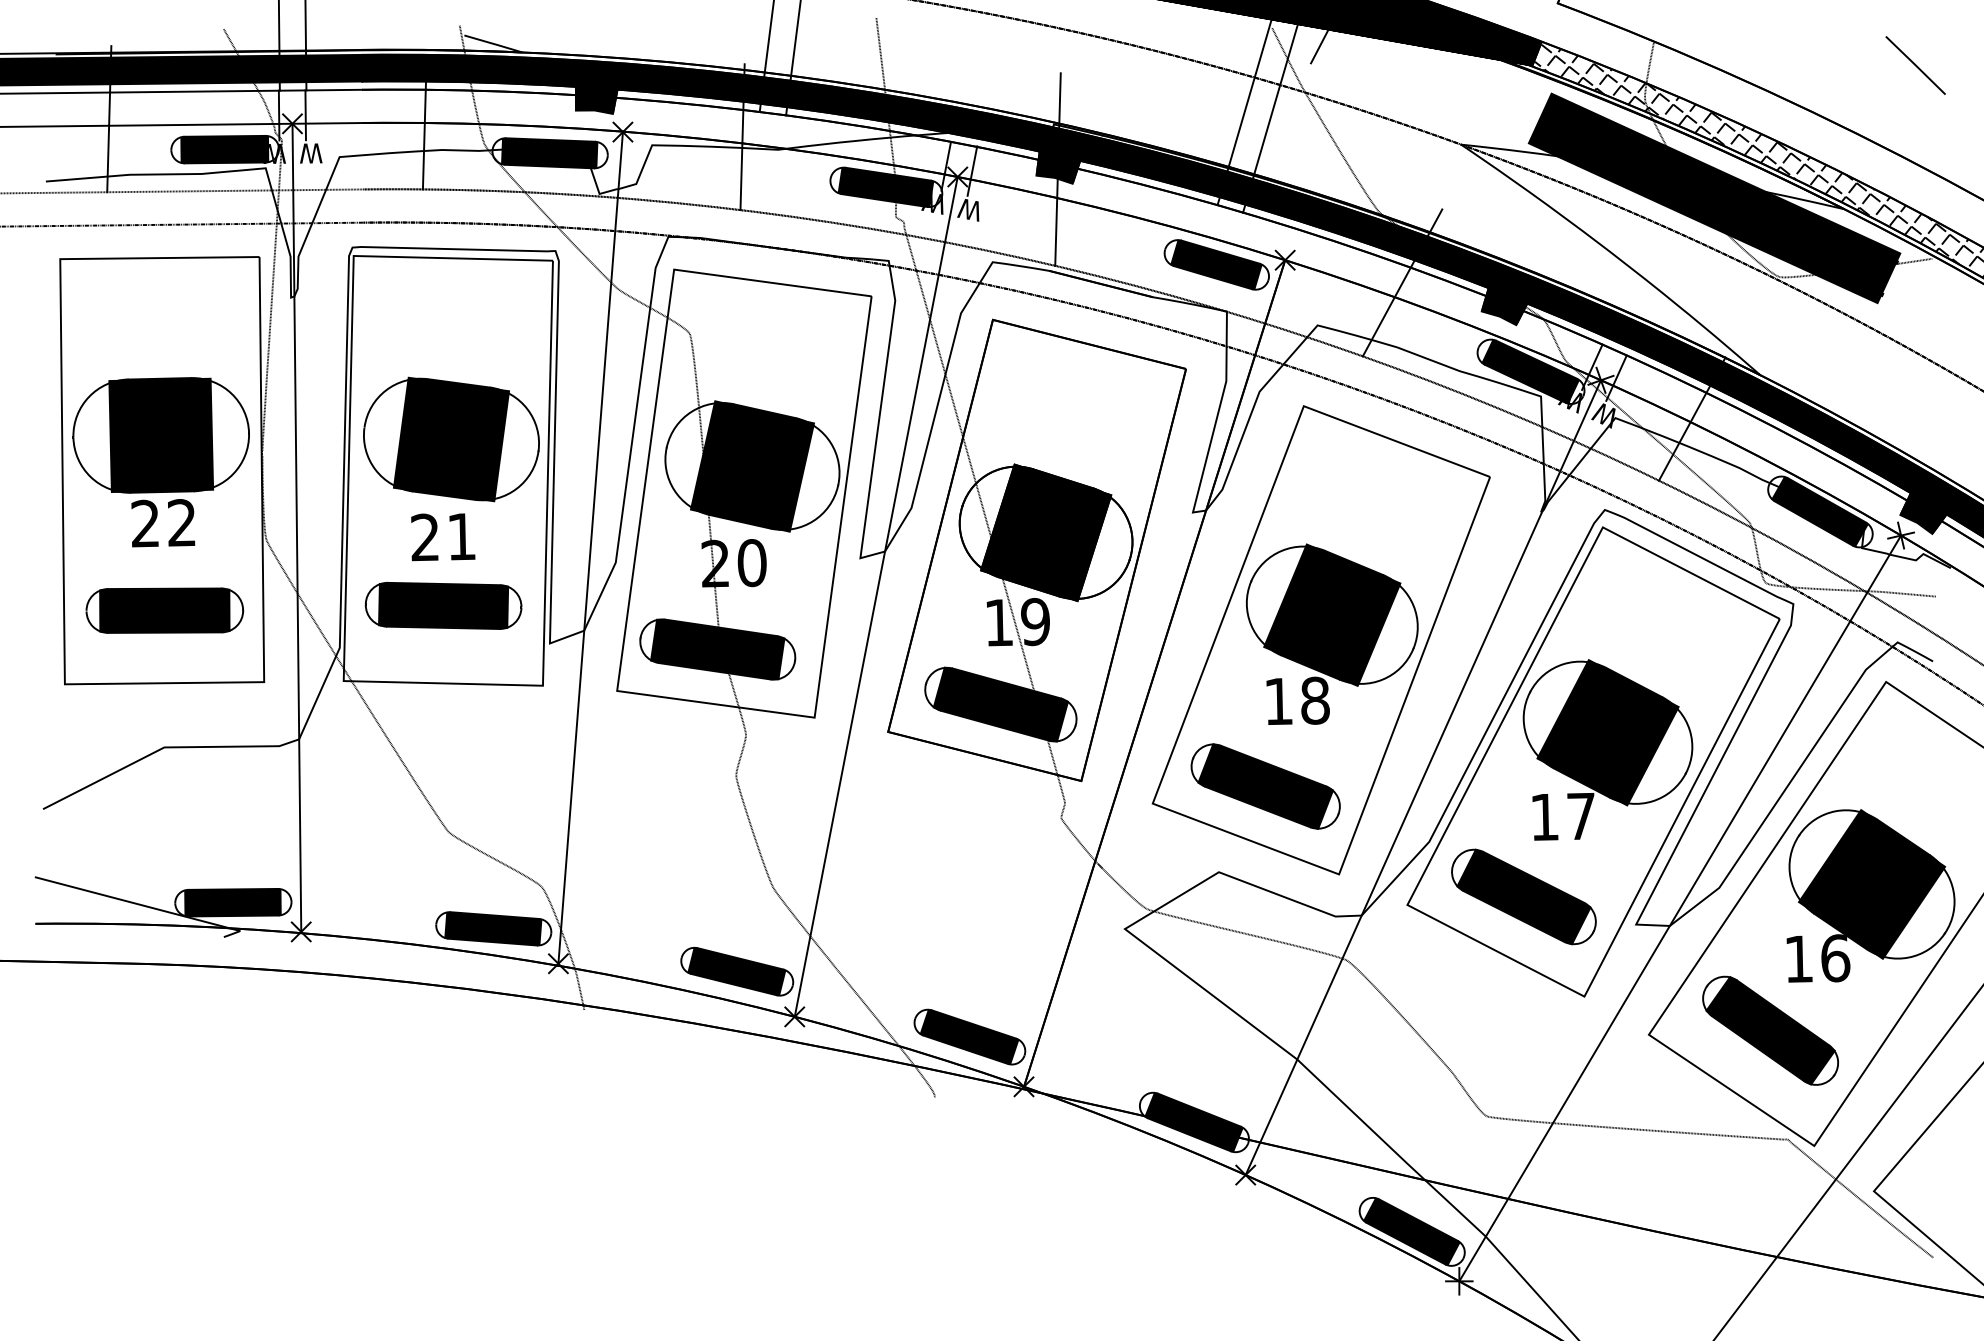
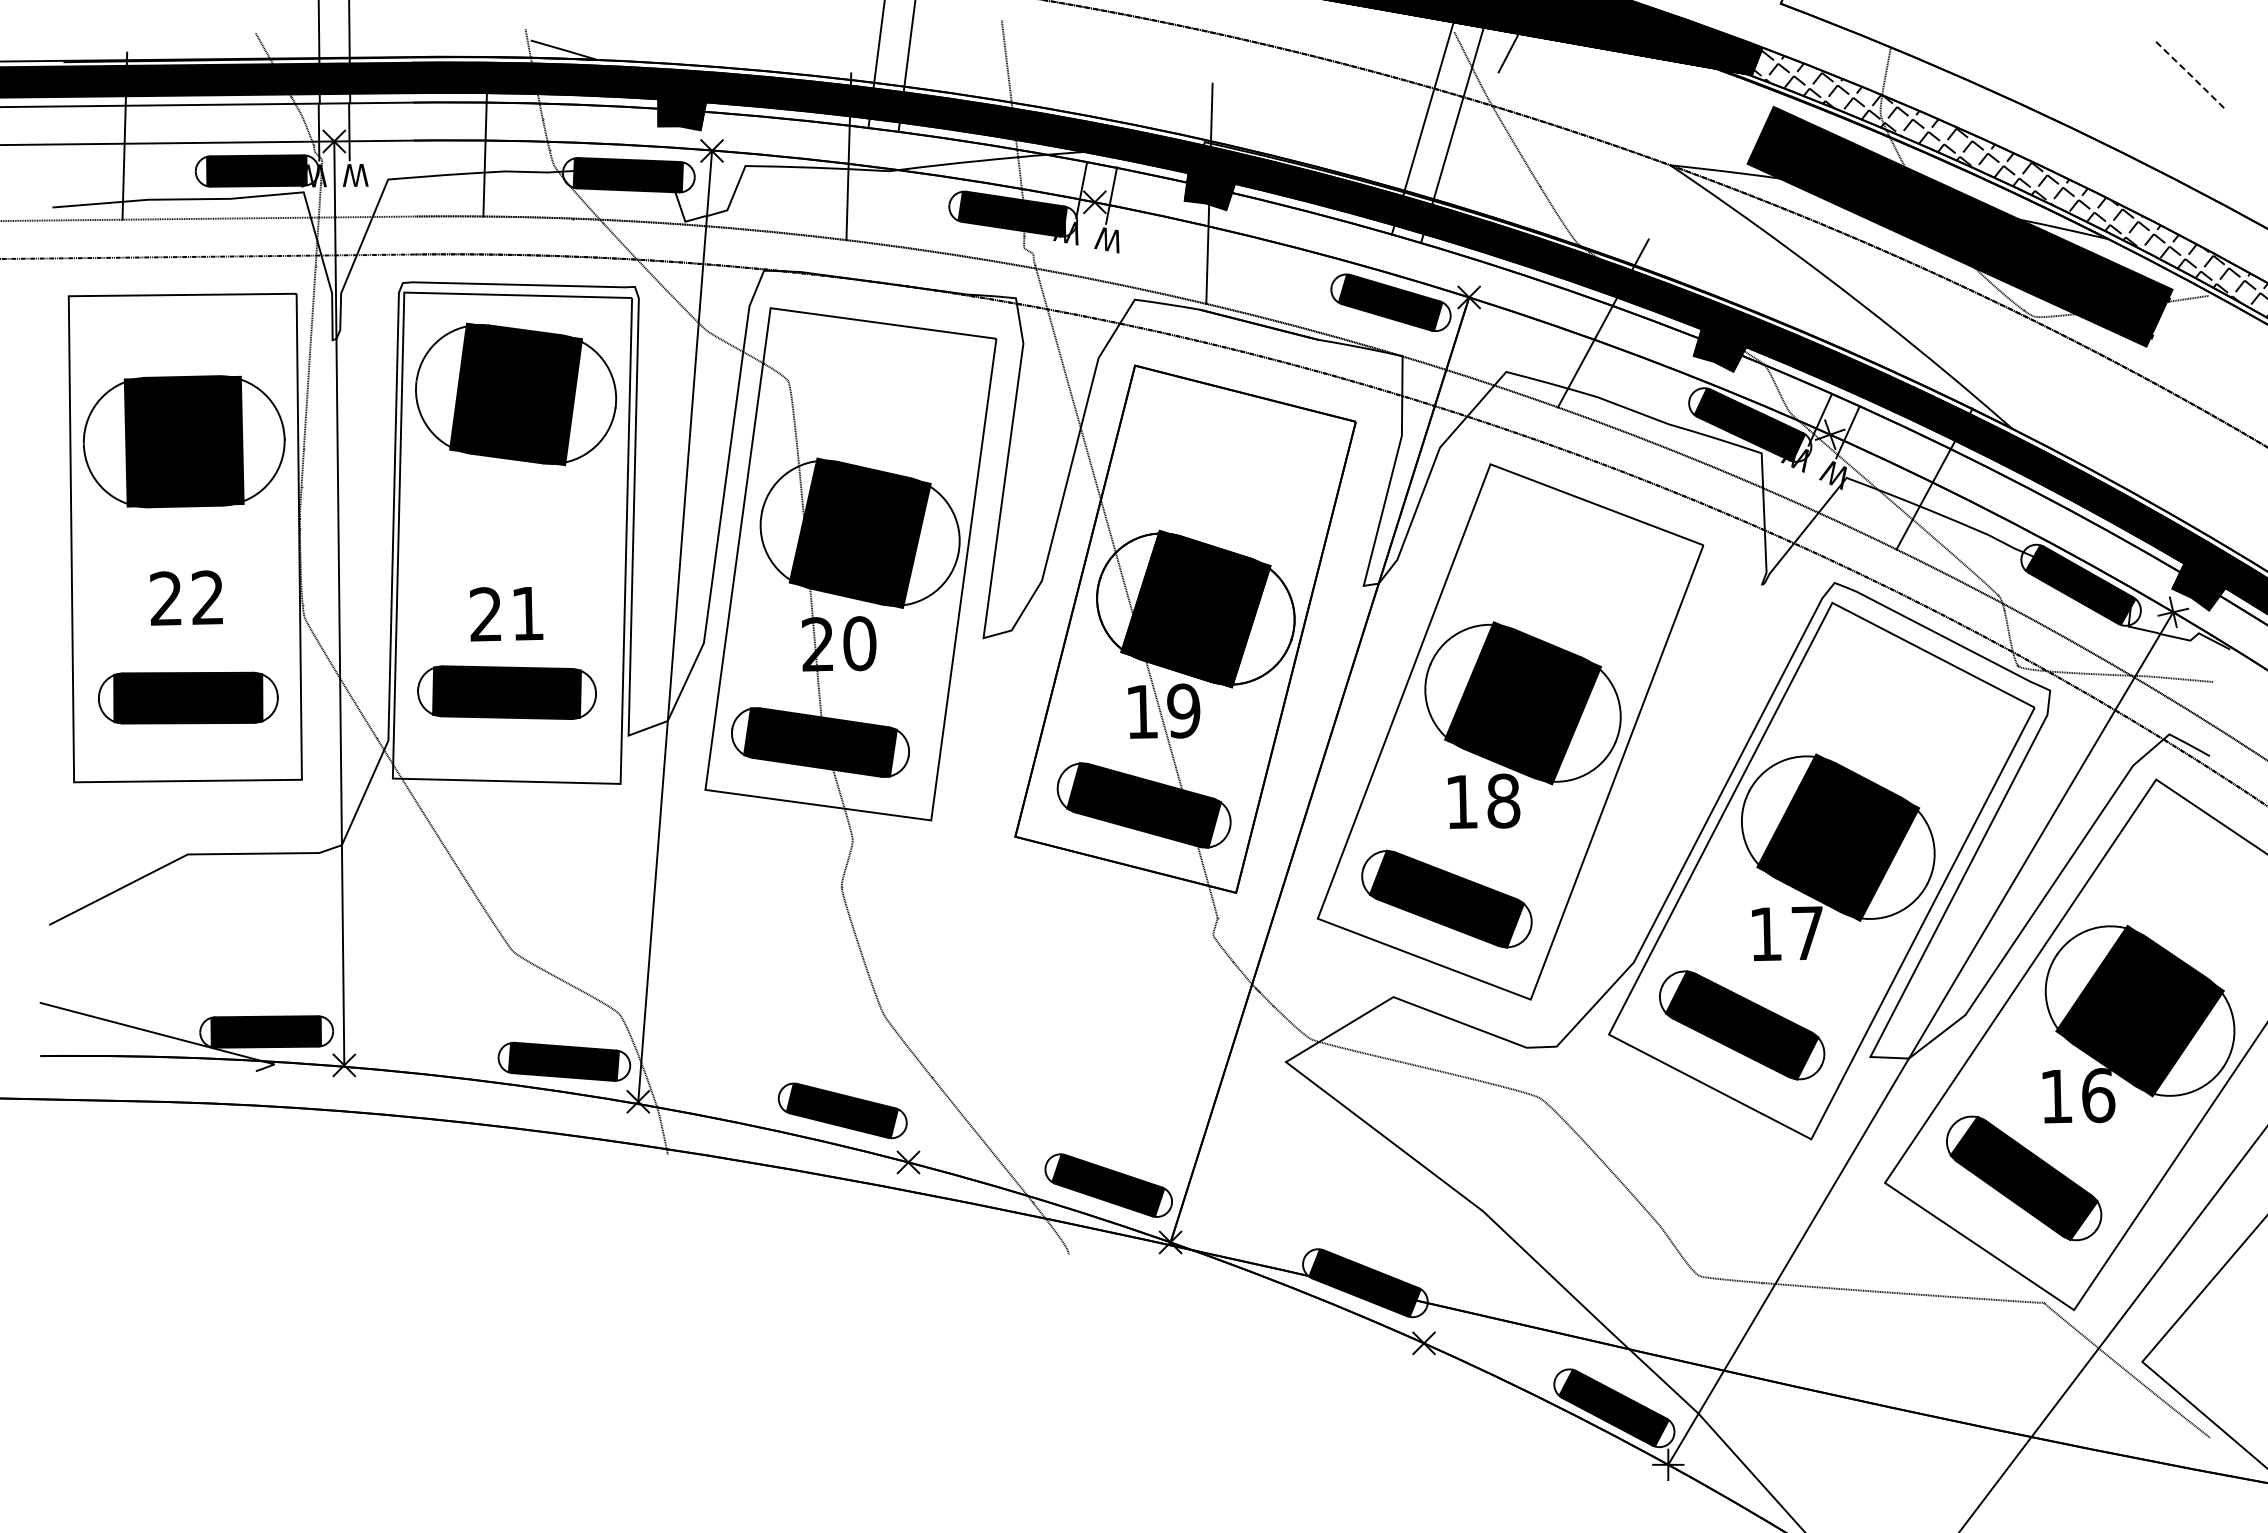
line: (1915, 64) -> (2189, 73), solid -> dashed
part: (161, 435) -> (184, 441), moved
part: (451, 439) -> (516, 394), moved
line: (876, 597) -> (1001, 682), removed
line: (1423, 777) -> (1627, 888), removed

